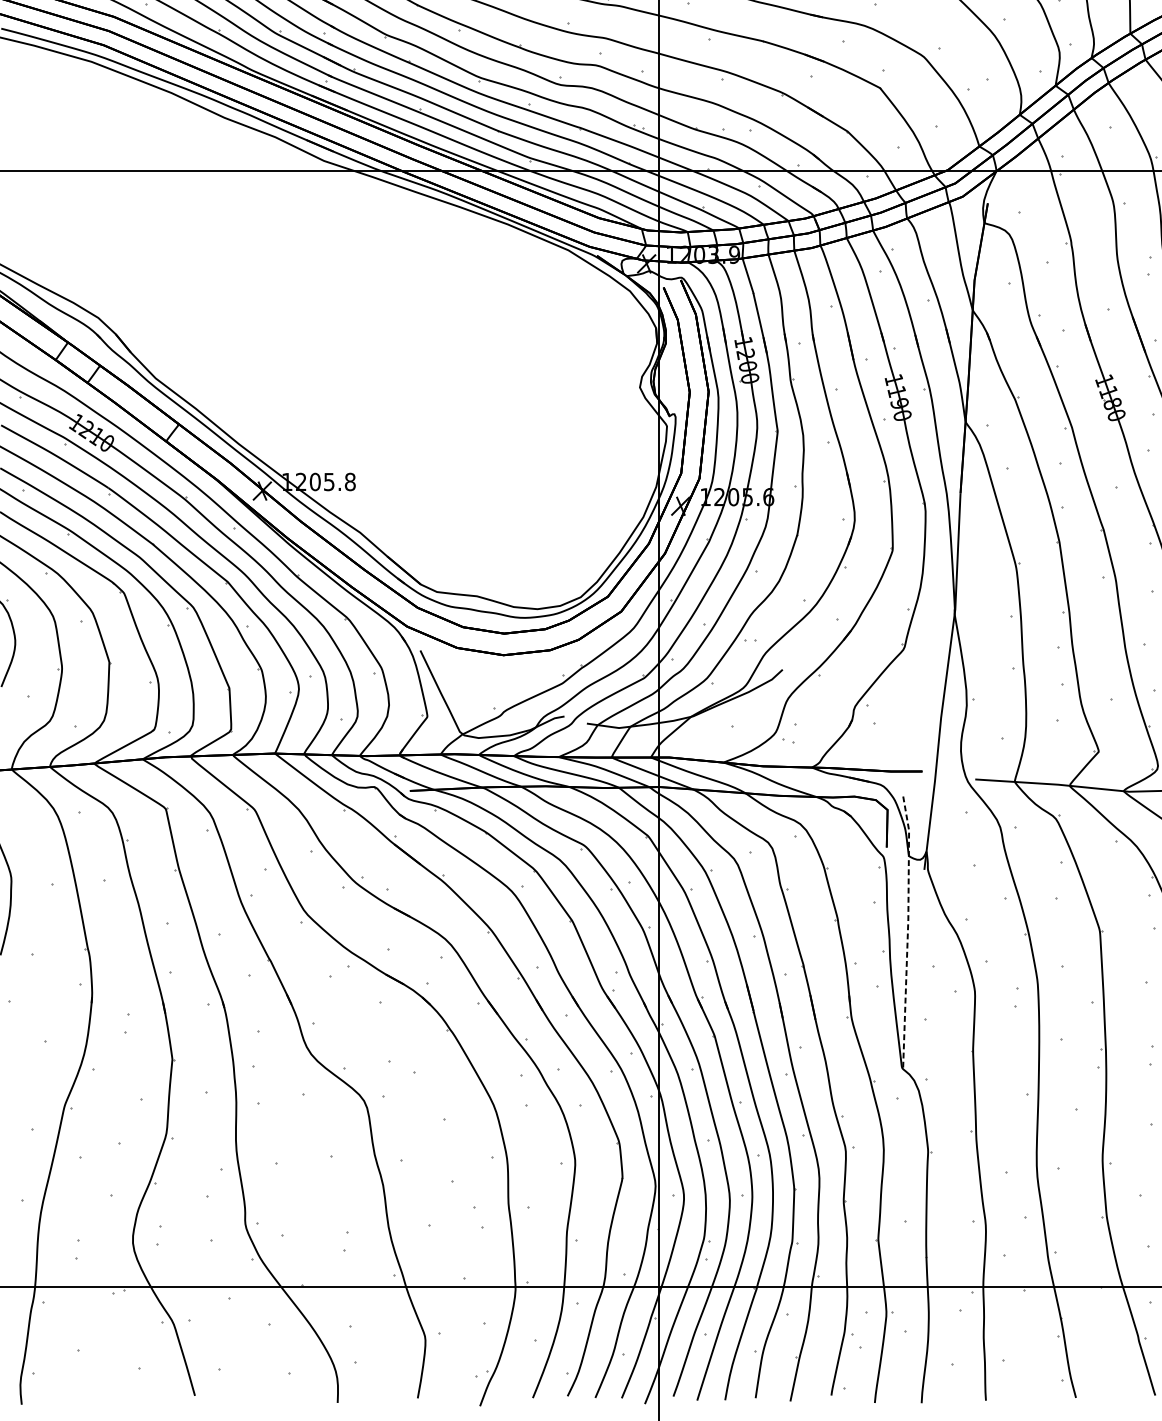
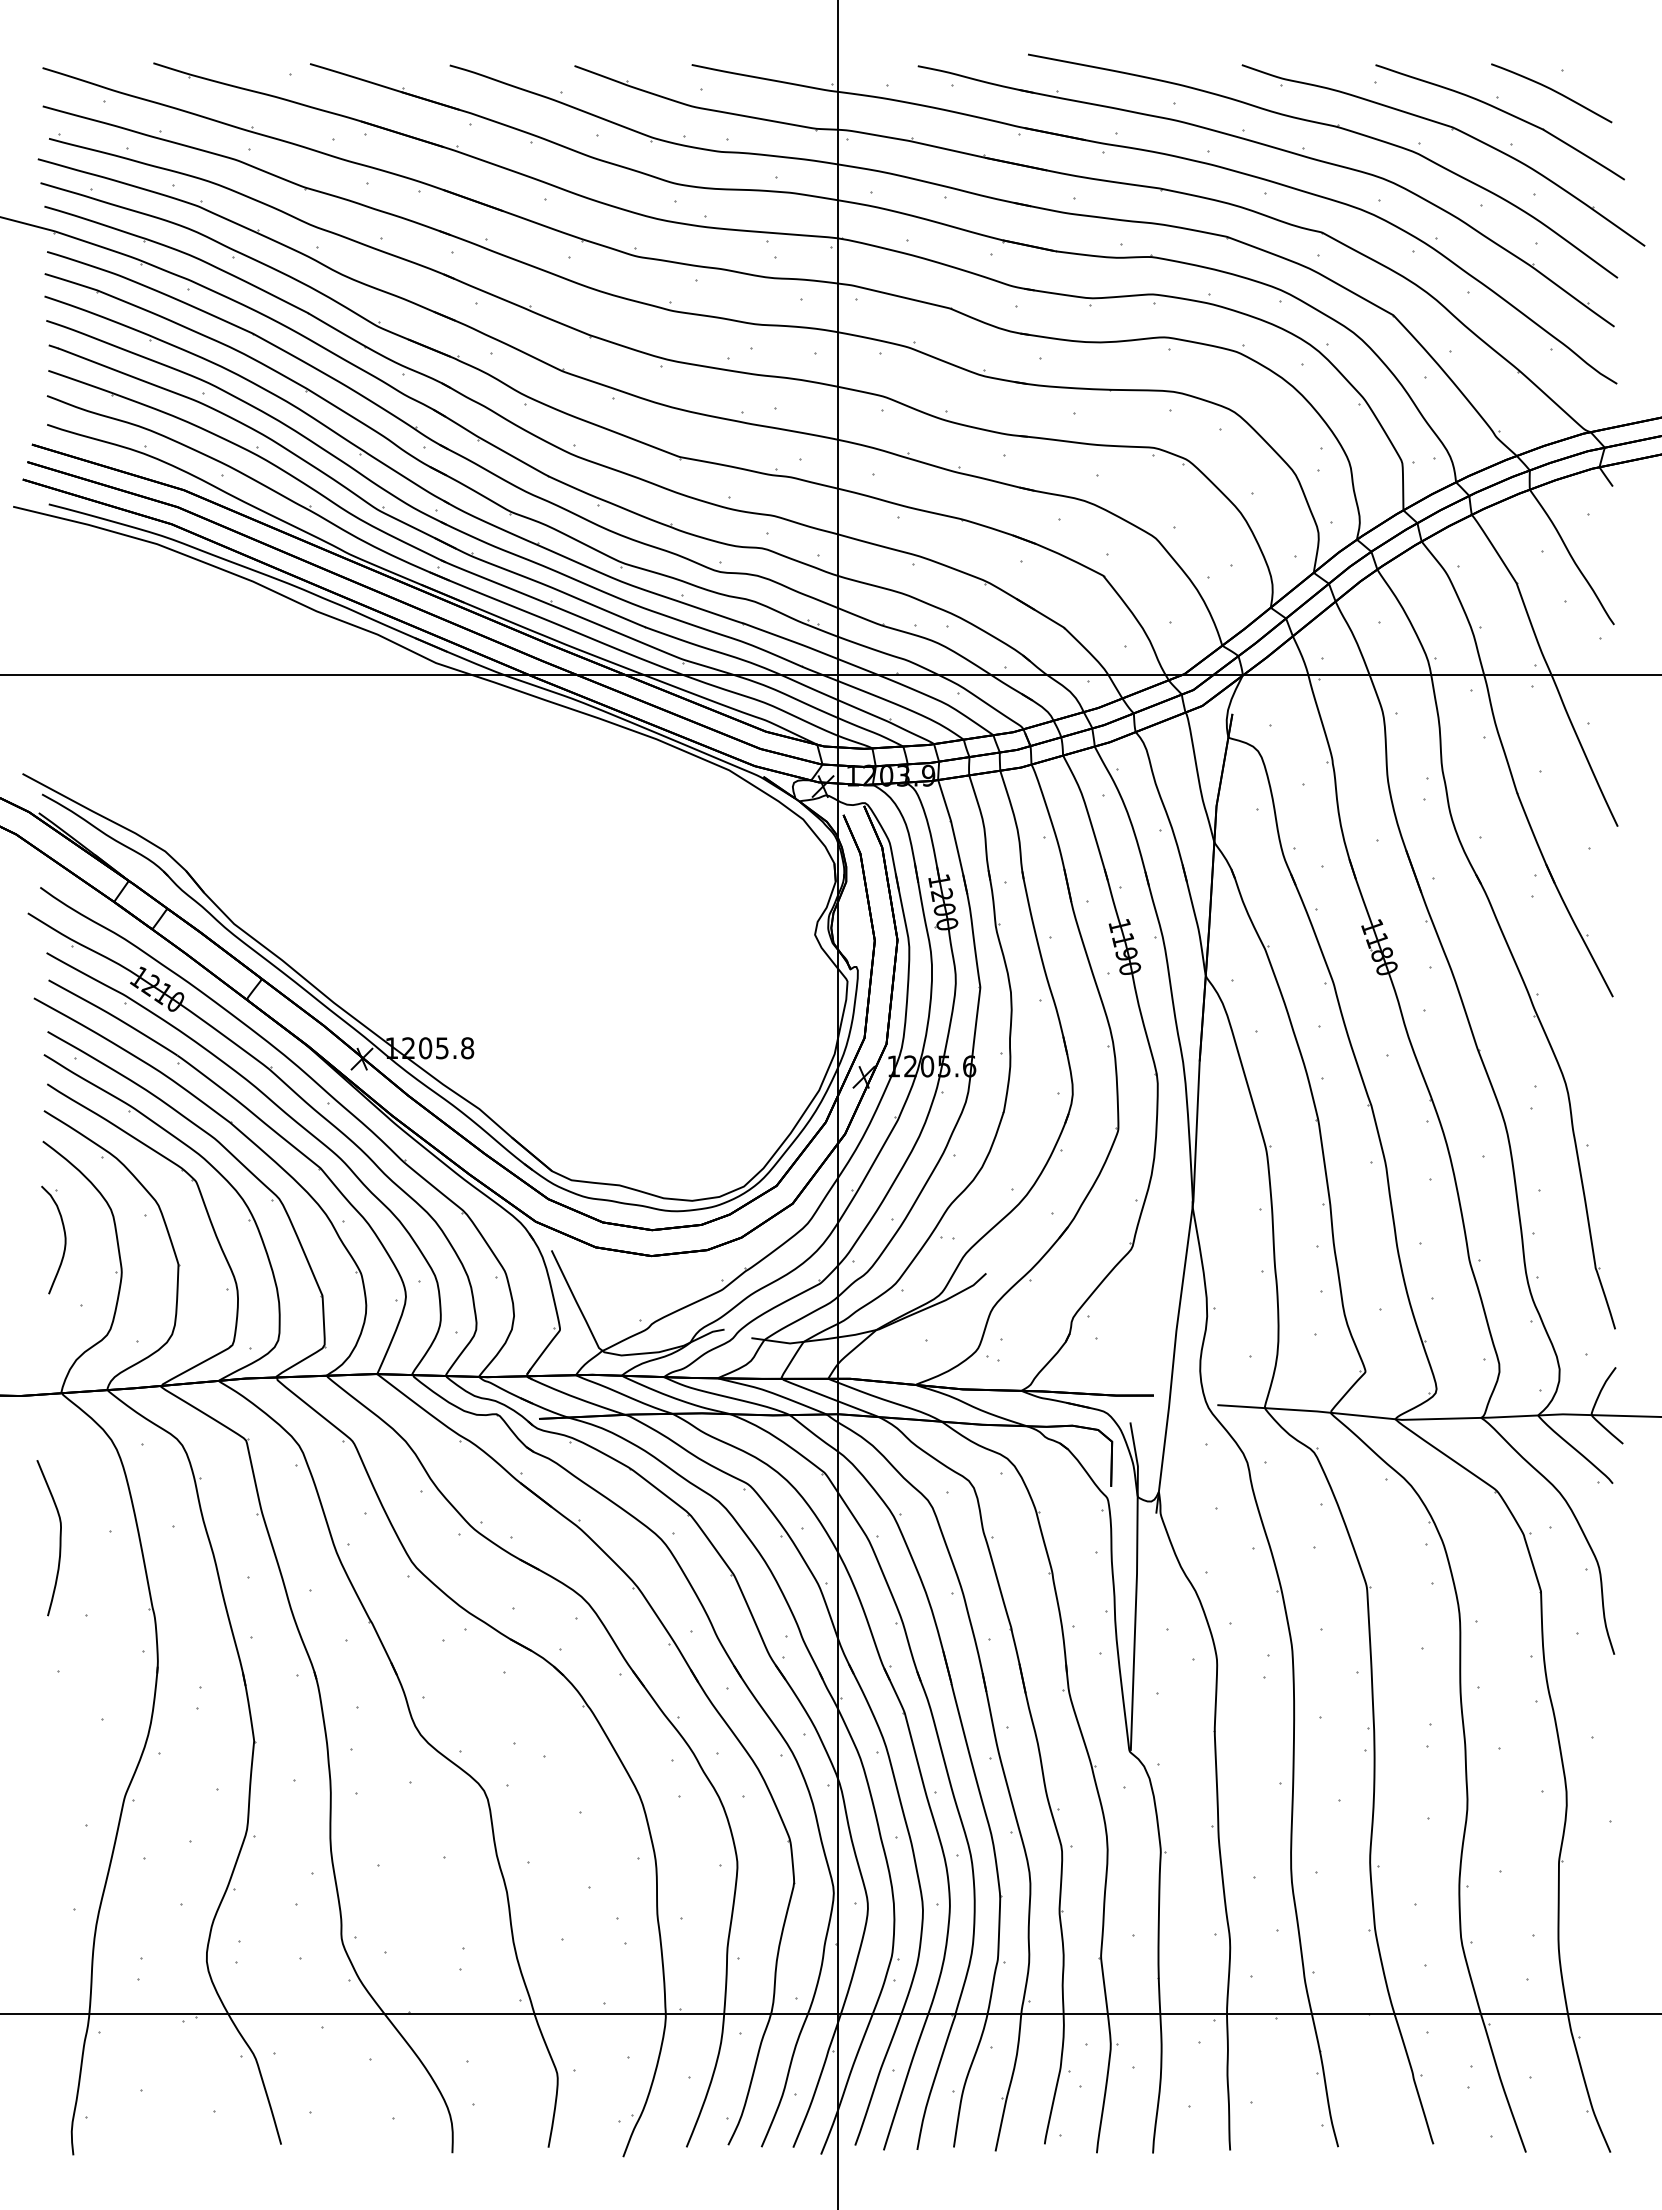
line: (907, 928) -> (1136, 1584), dashed -> solid

